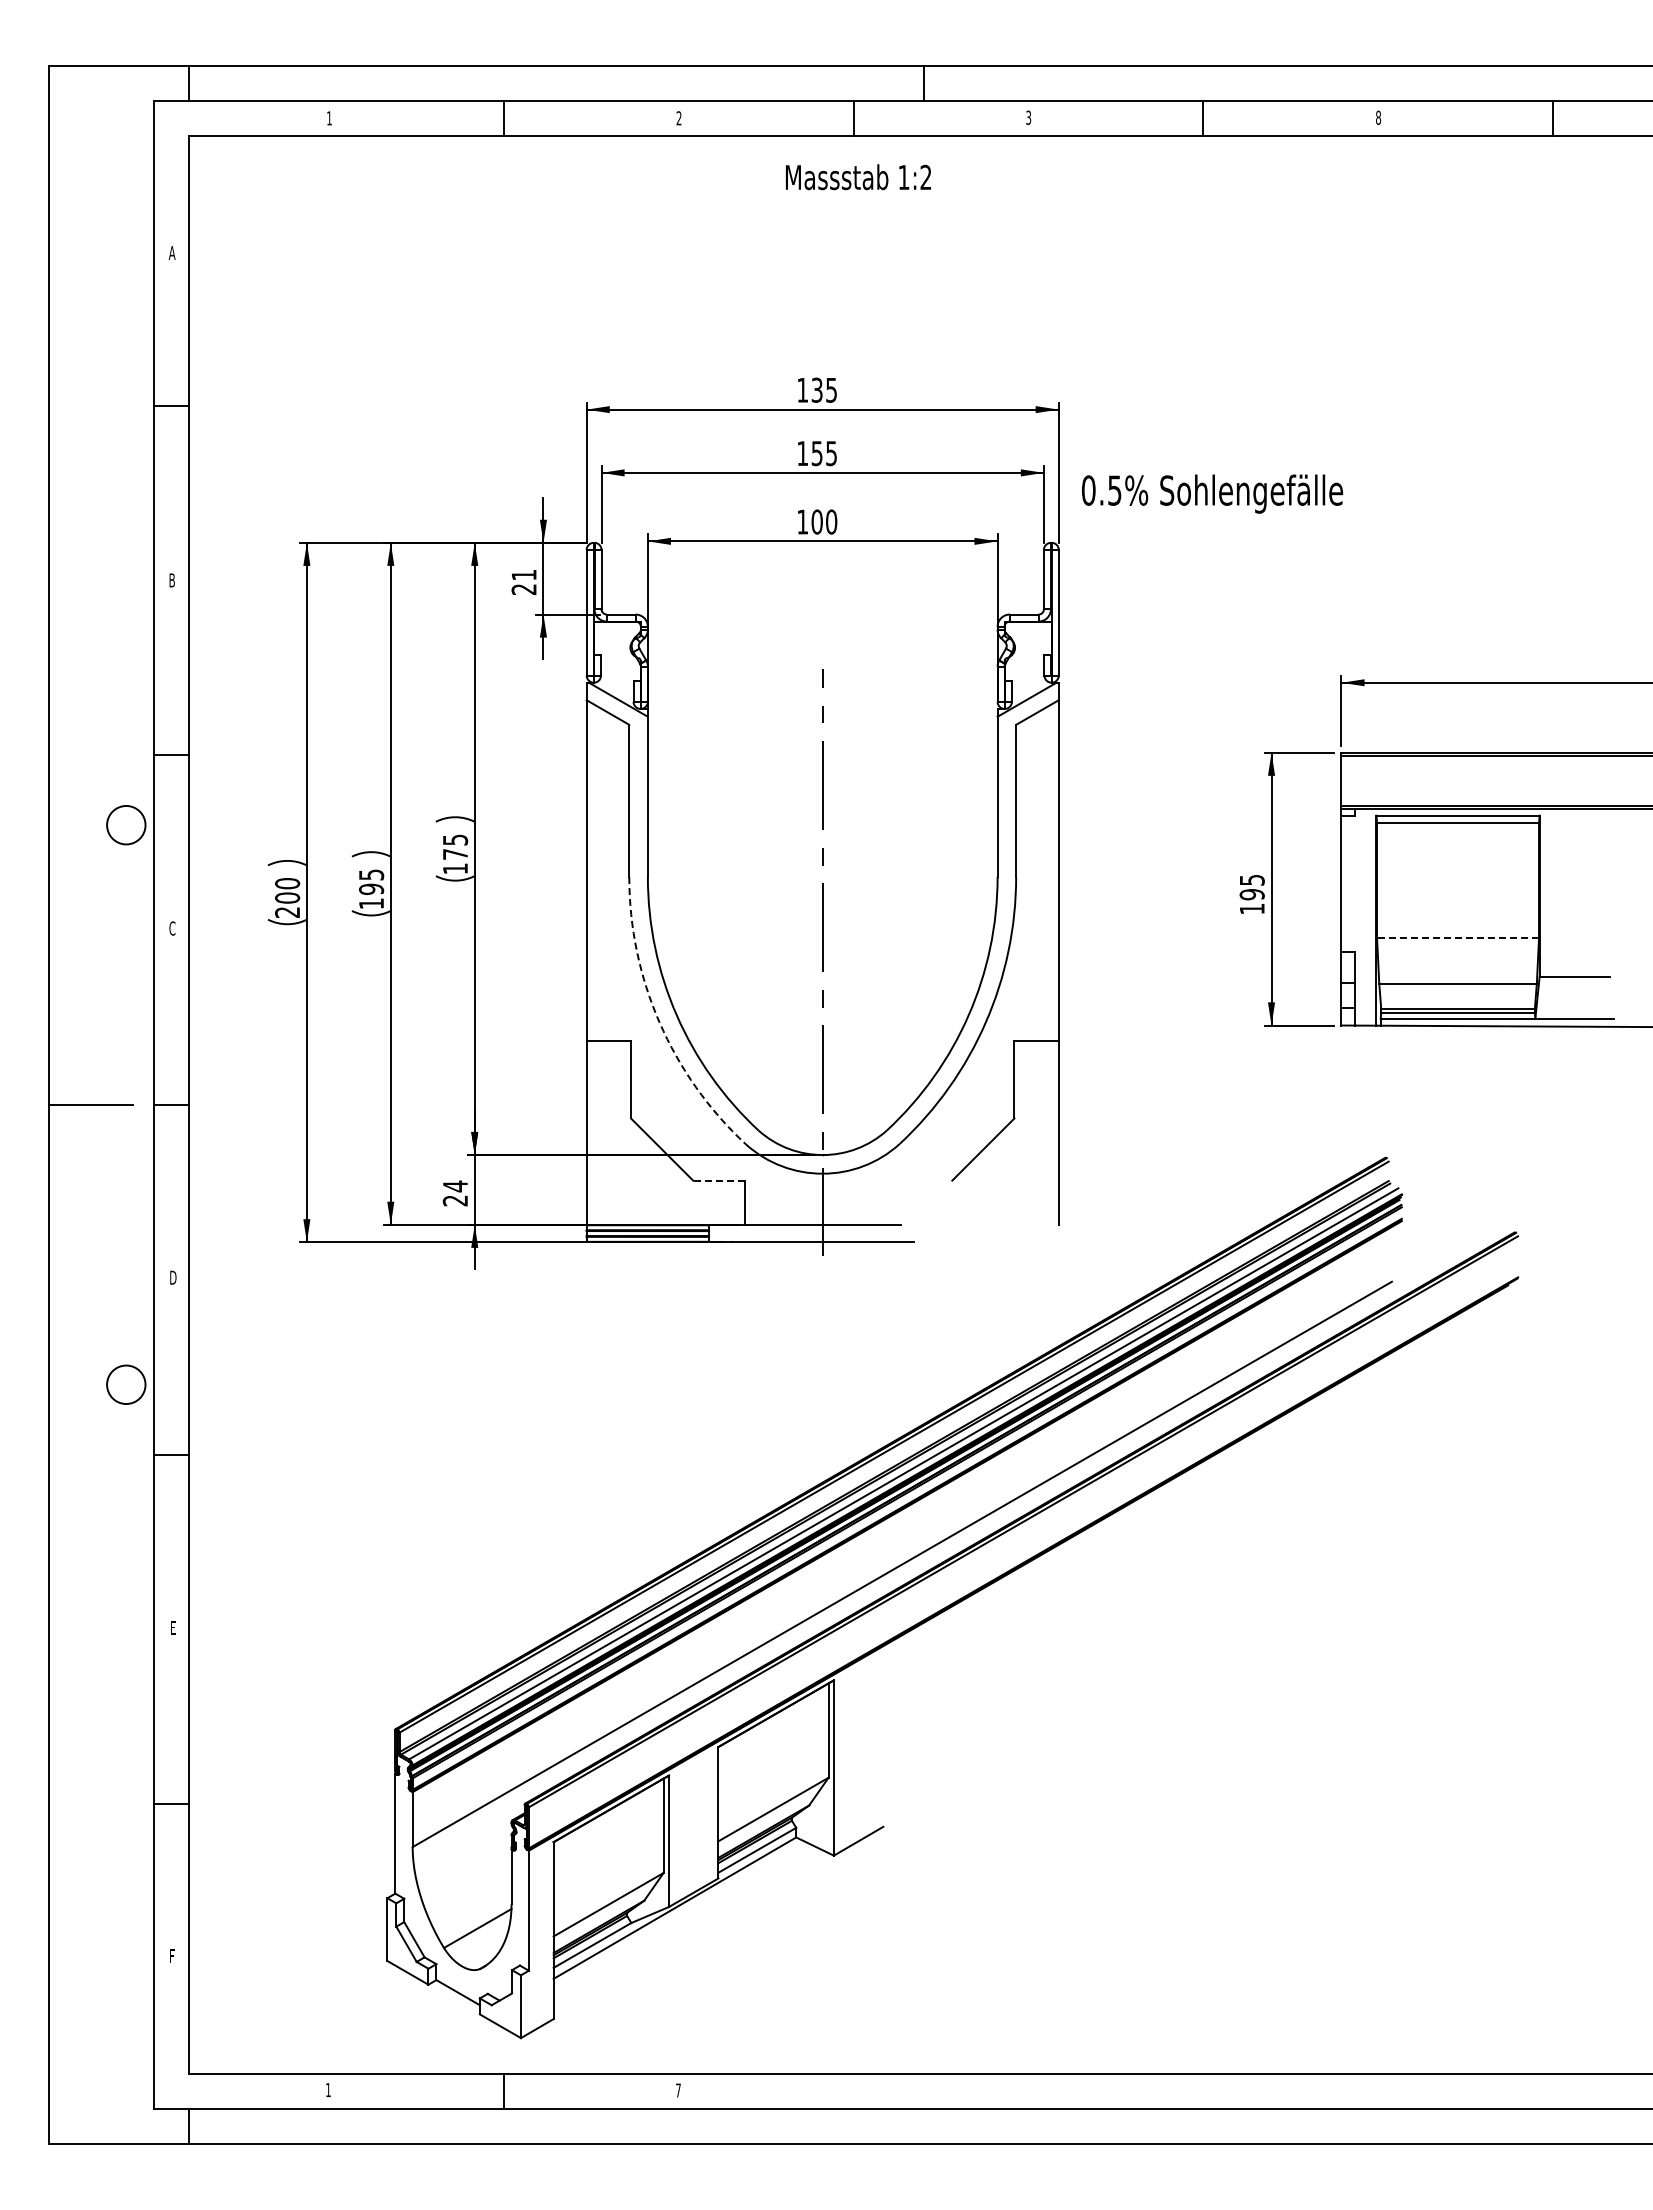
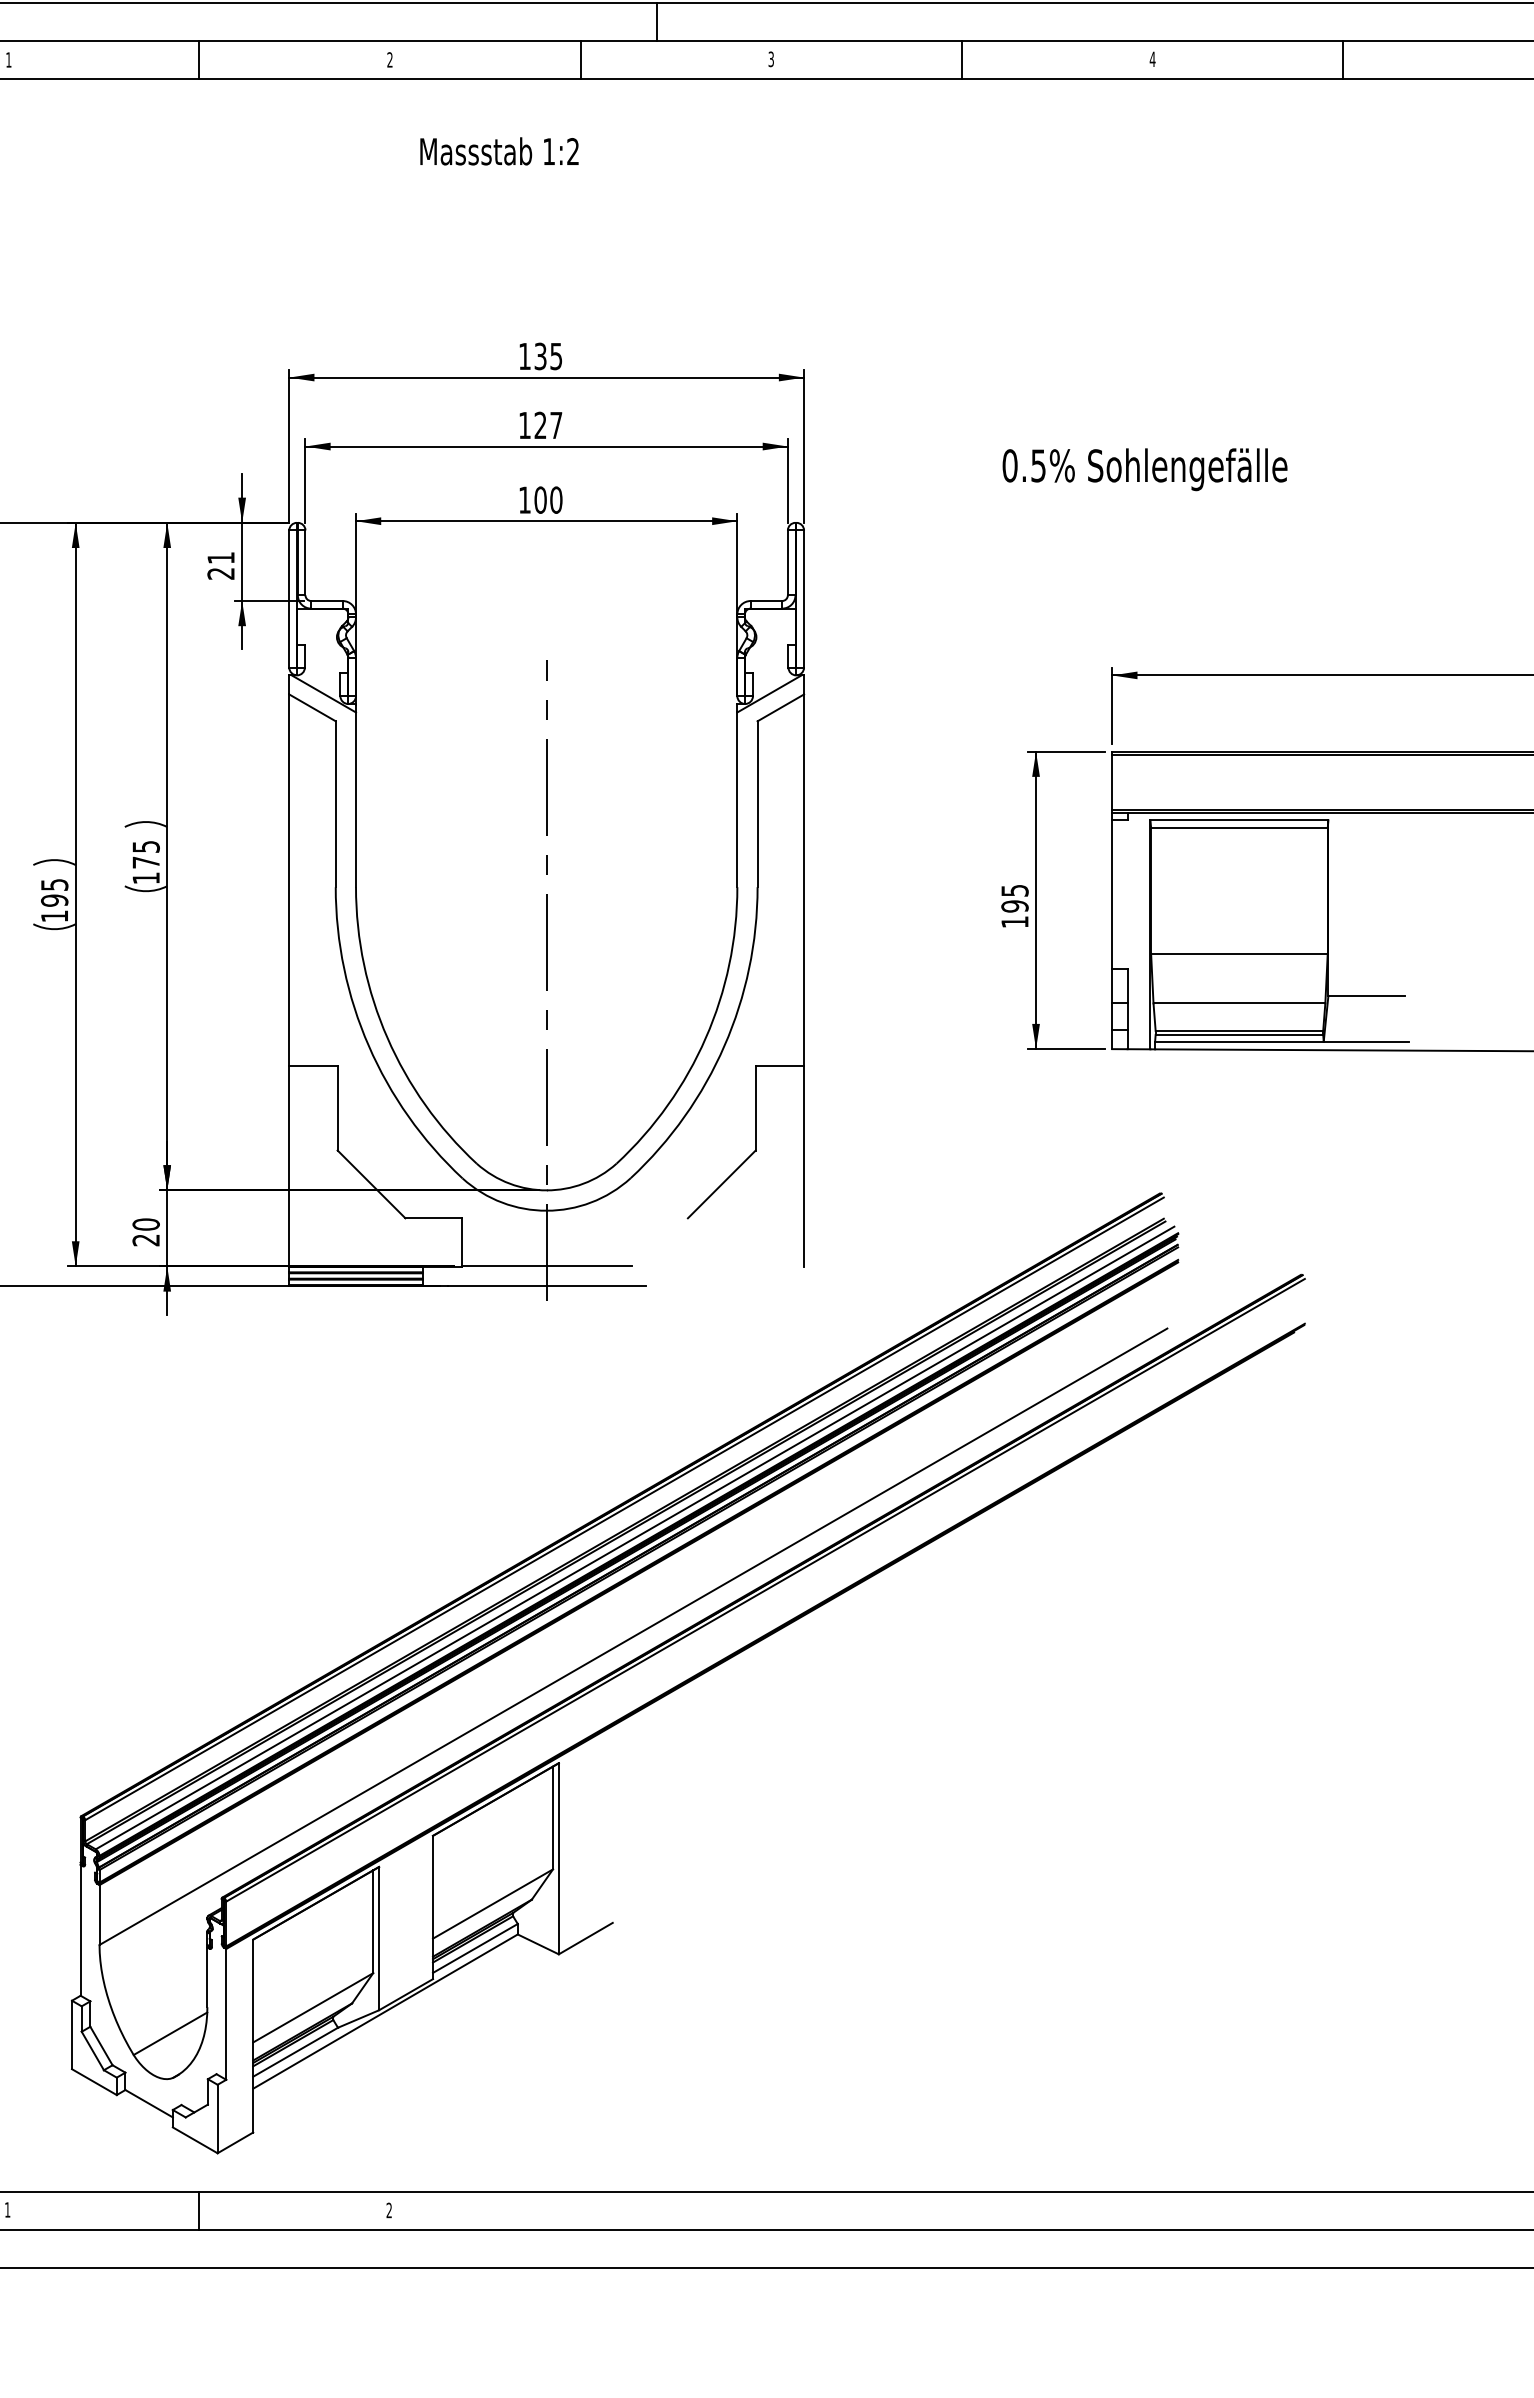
text: (1378, 117) -> (1152, 59), 8 -> 4
text: (858, 177) -> (499, 151), moved
text: (823, 453) -> (547, 425), 155 -> 127
text: (1212, 493) -> (1145, 469), moved
line: (1458, 938) -> (1239, 954), dashed -> solid
arc: (659, 1022) -> (368, 1045), dashed -> solid
line: (718, 1180) -> (433, 1218), dashed -> solid
text: (455, 1186) -> (146, 1224), 24 -> 20
text: (677, 2090) -> (388, 2210), 7 -> 2

